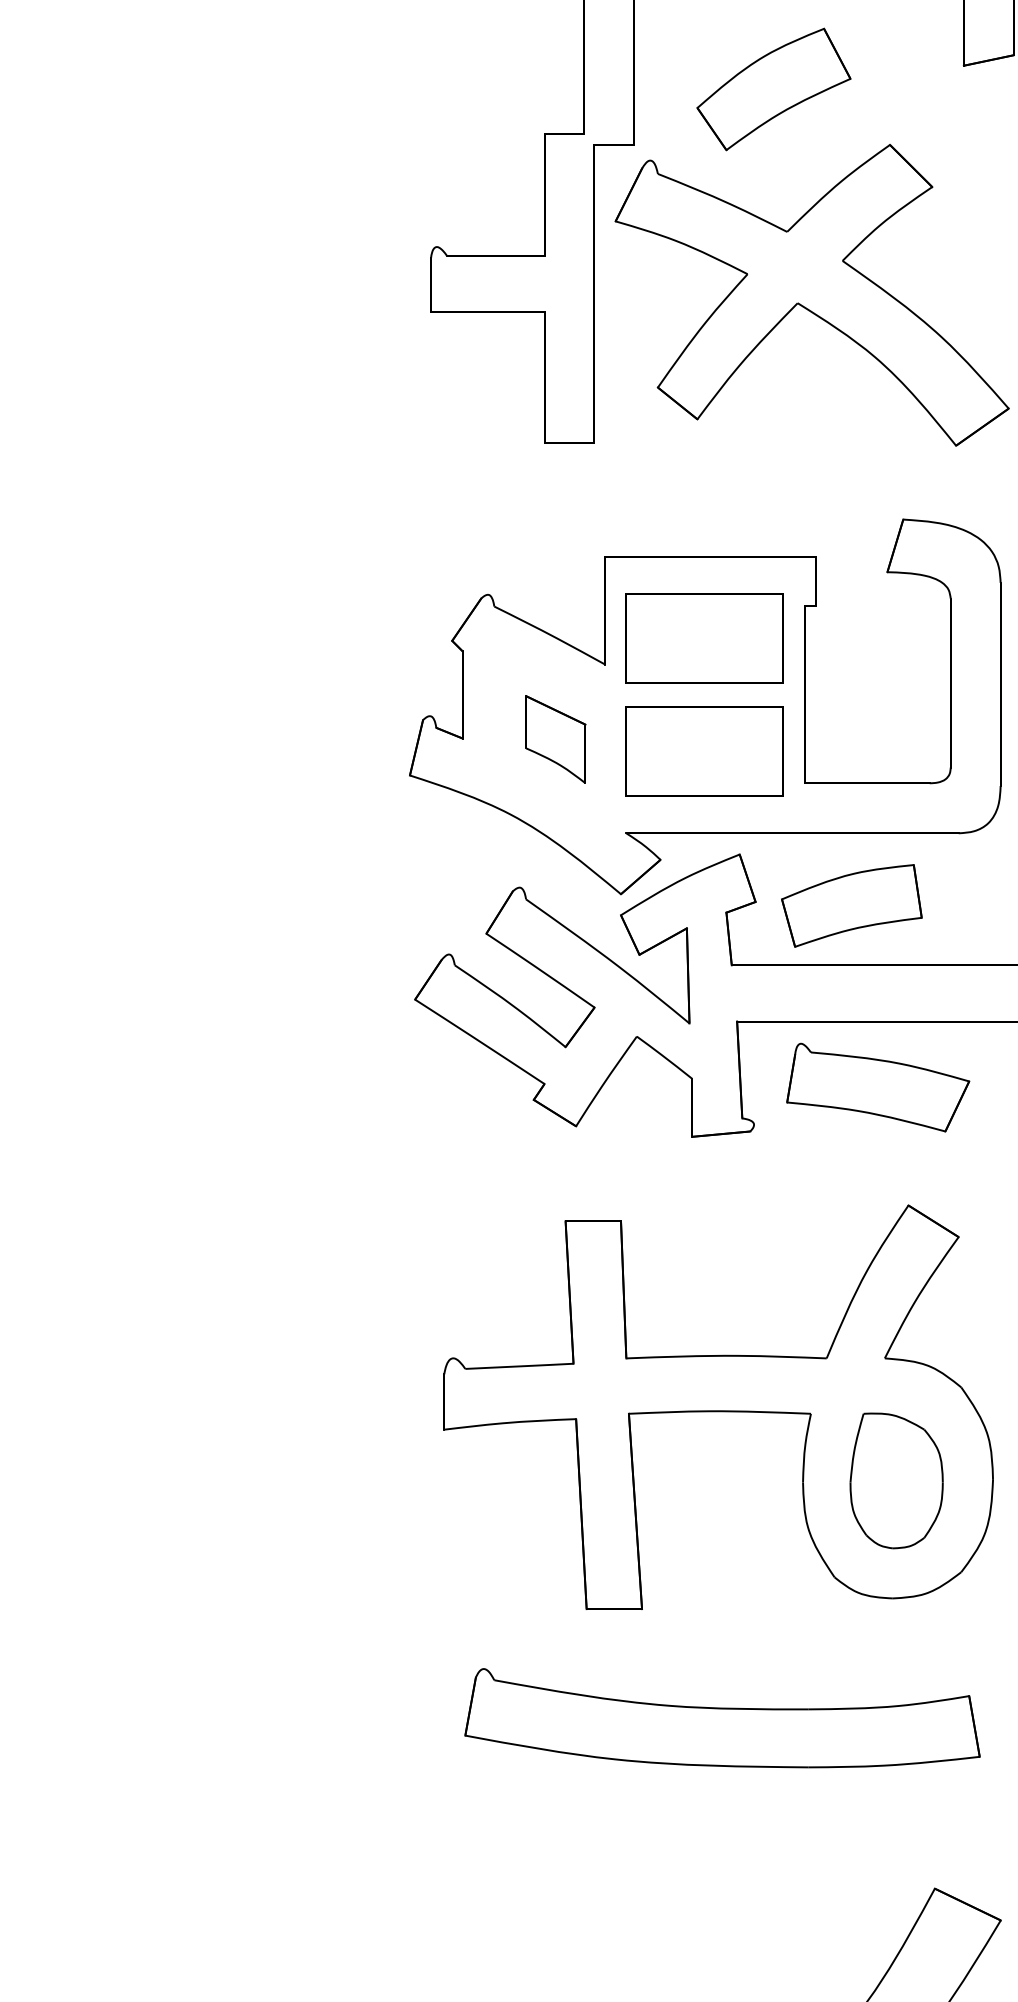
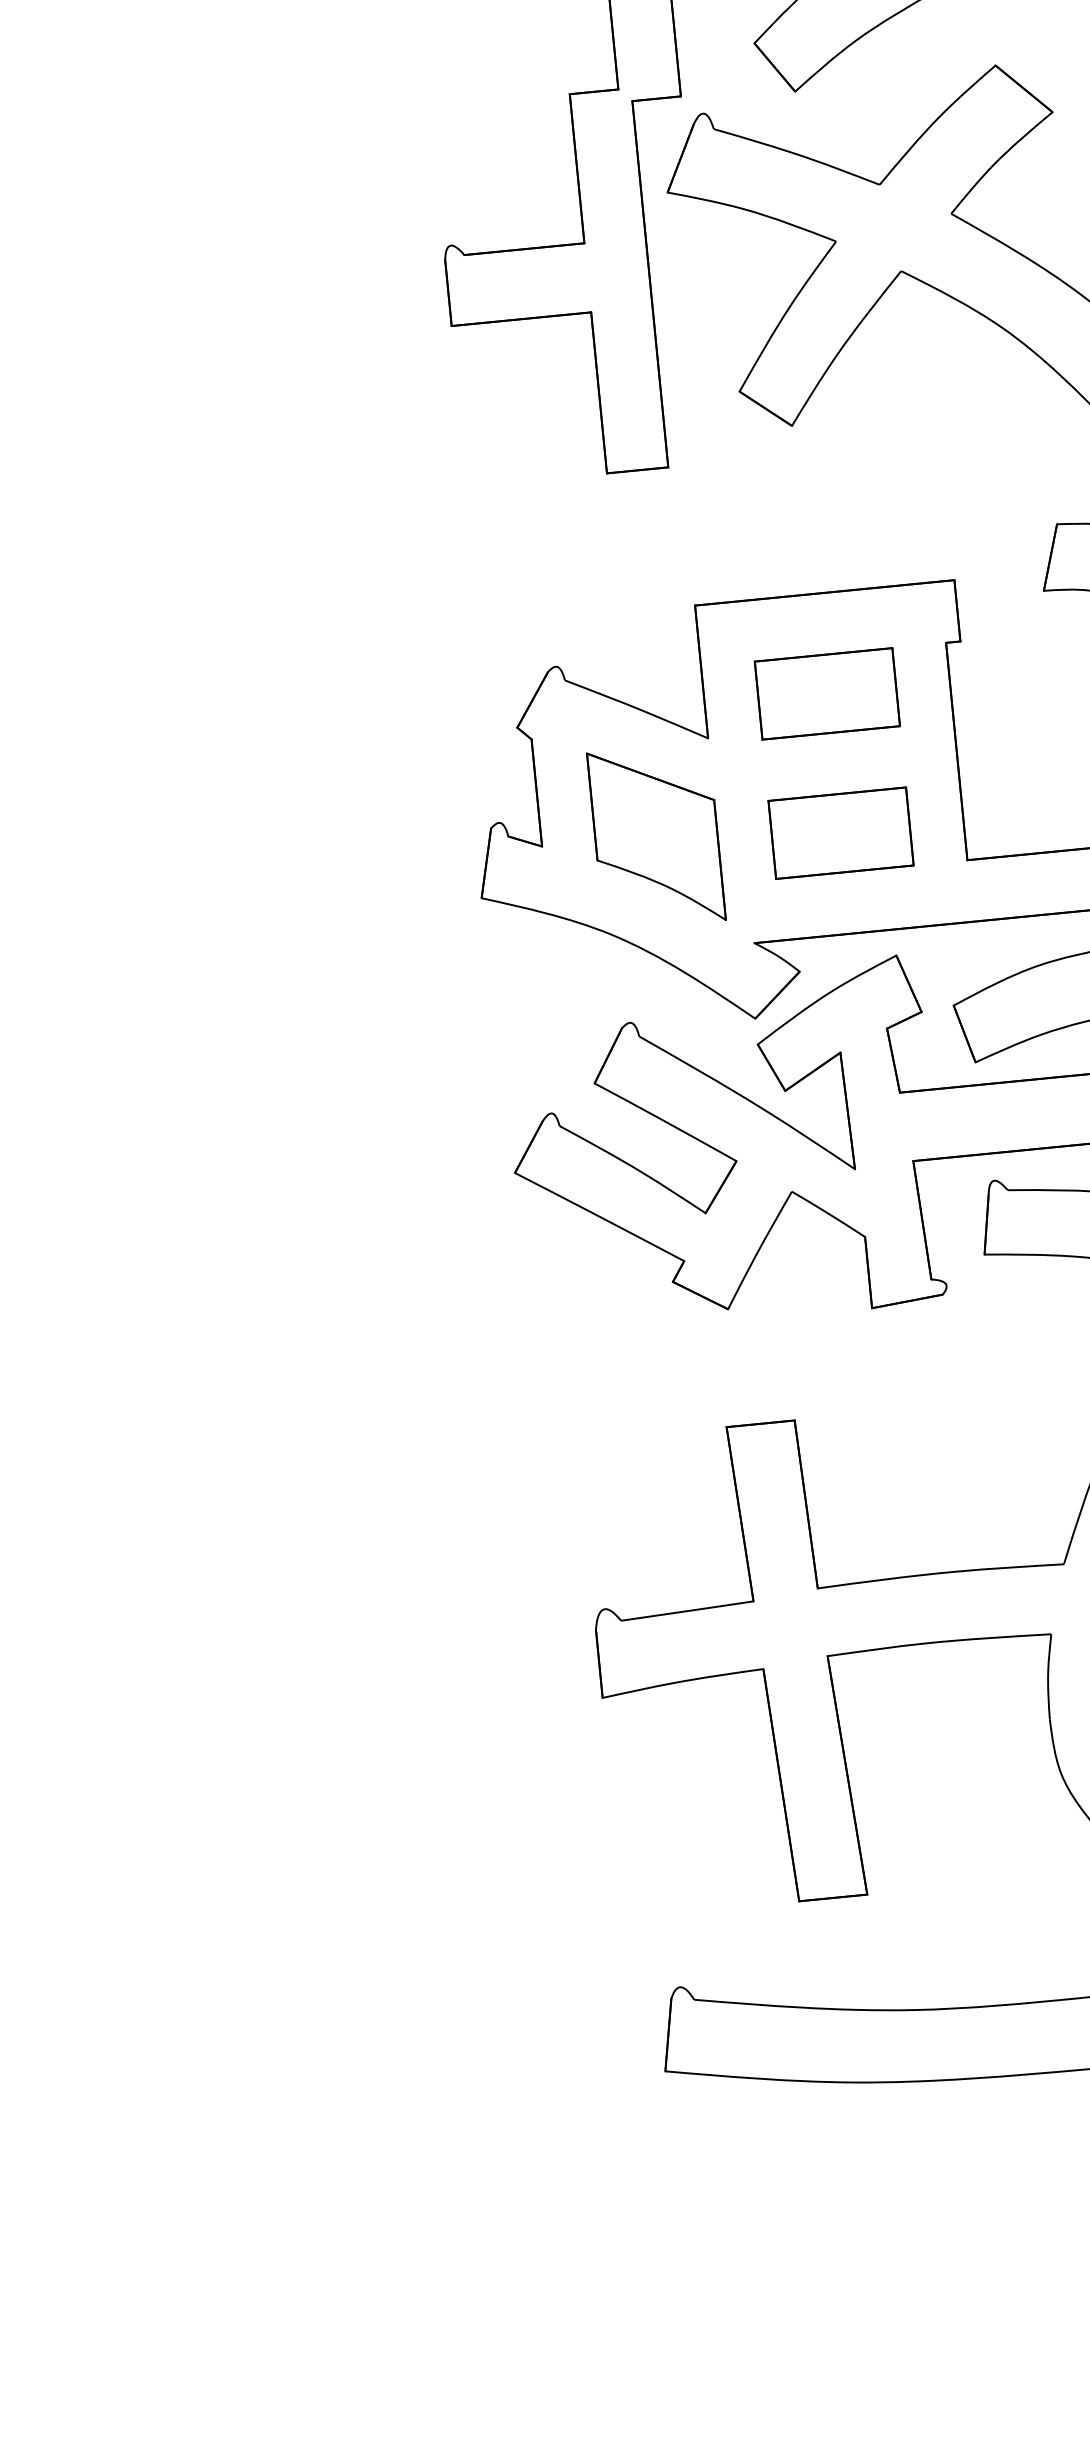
part: (704, 637) -> (826, 693), size x0.71
part: (555, 739) -> (656, 836), size x1.67
part: (704, 751) -> (840, 833), size x0.71

